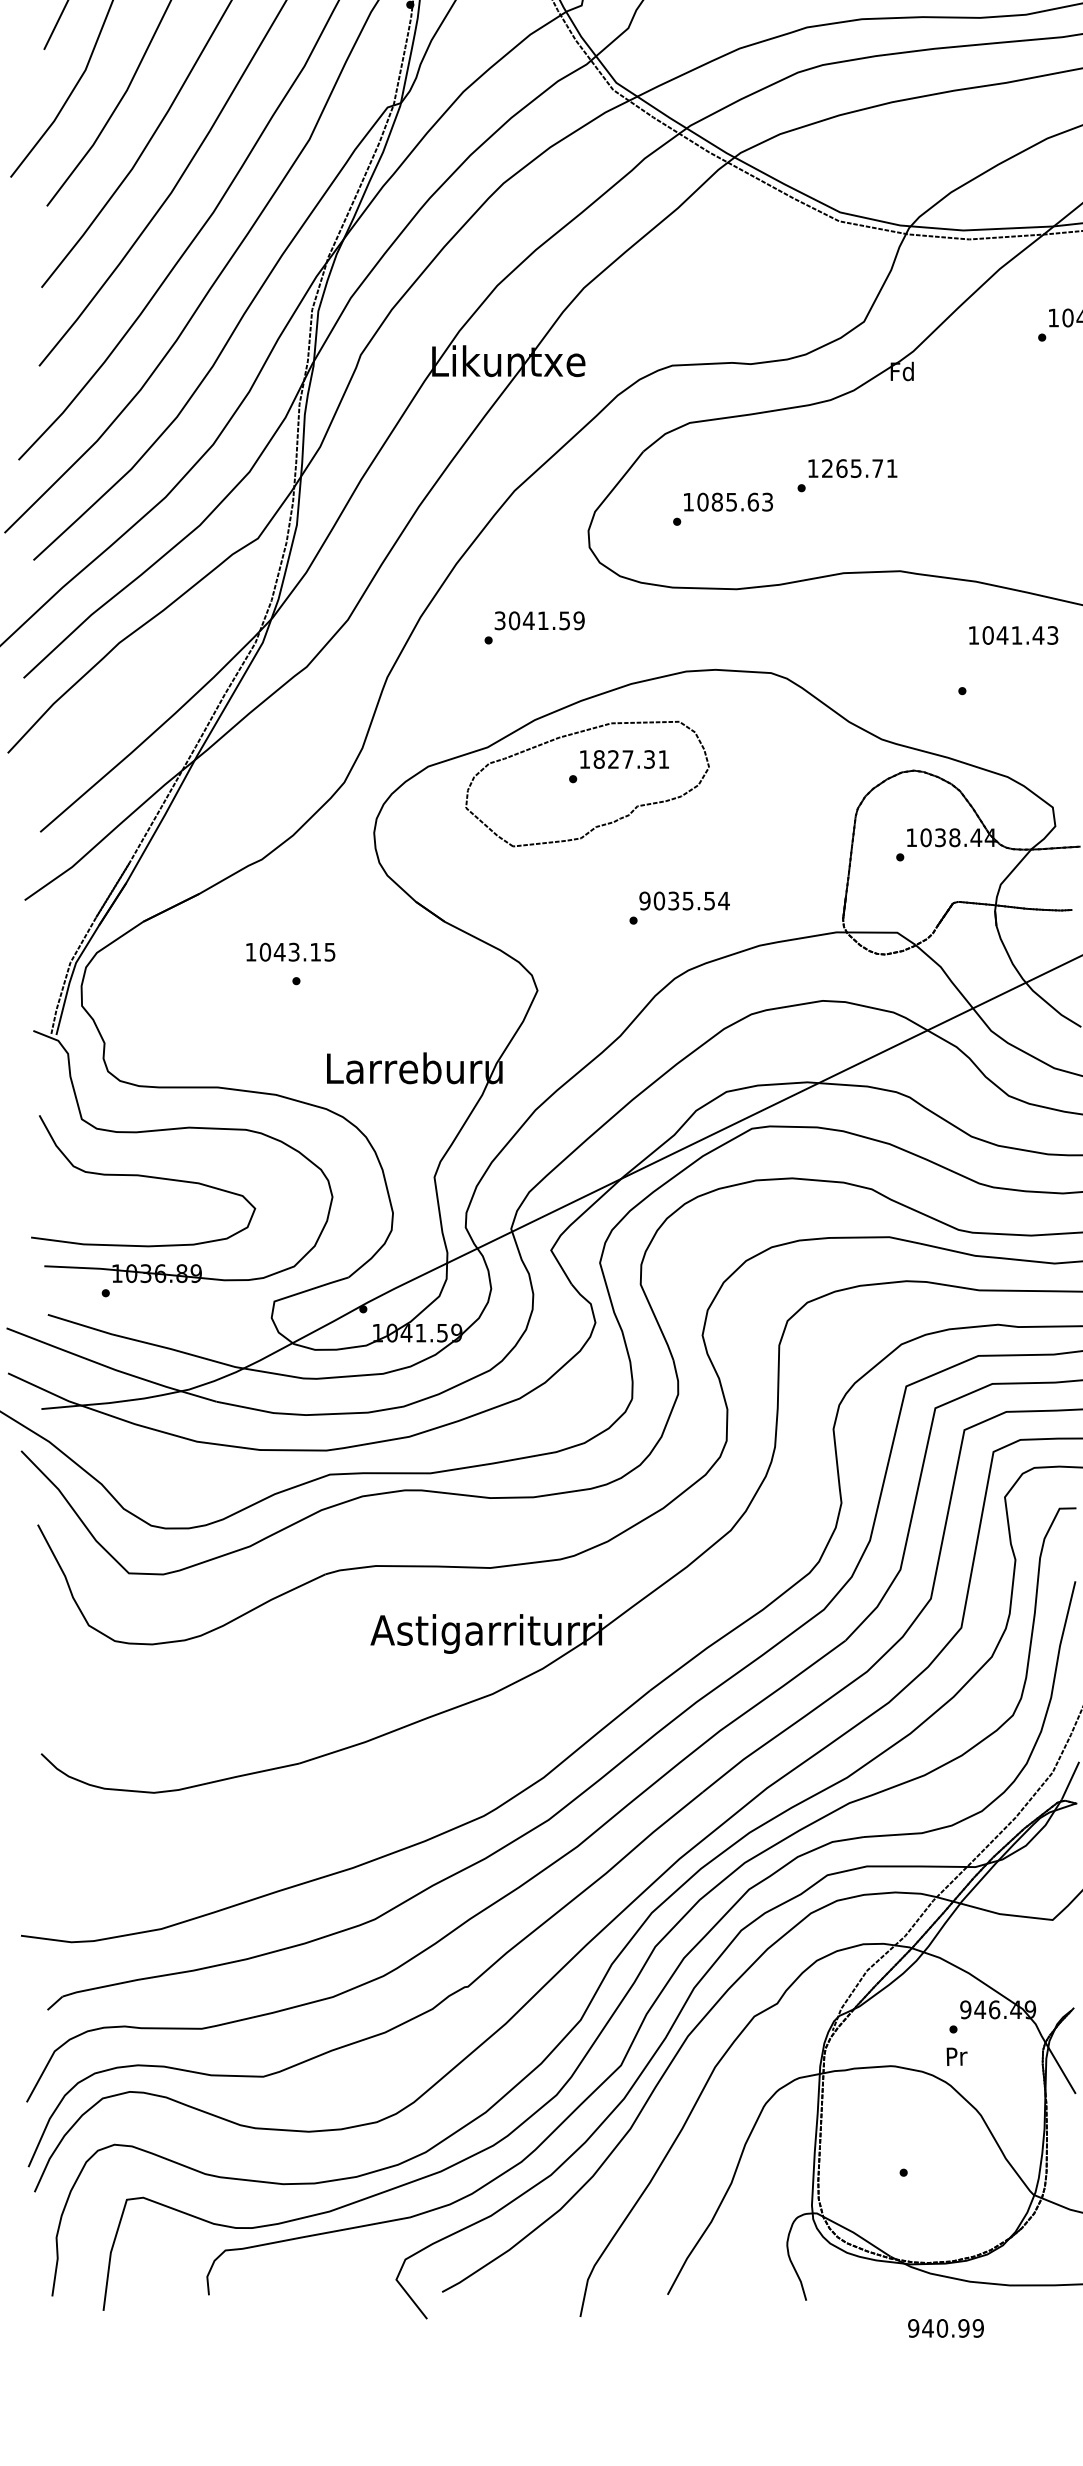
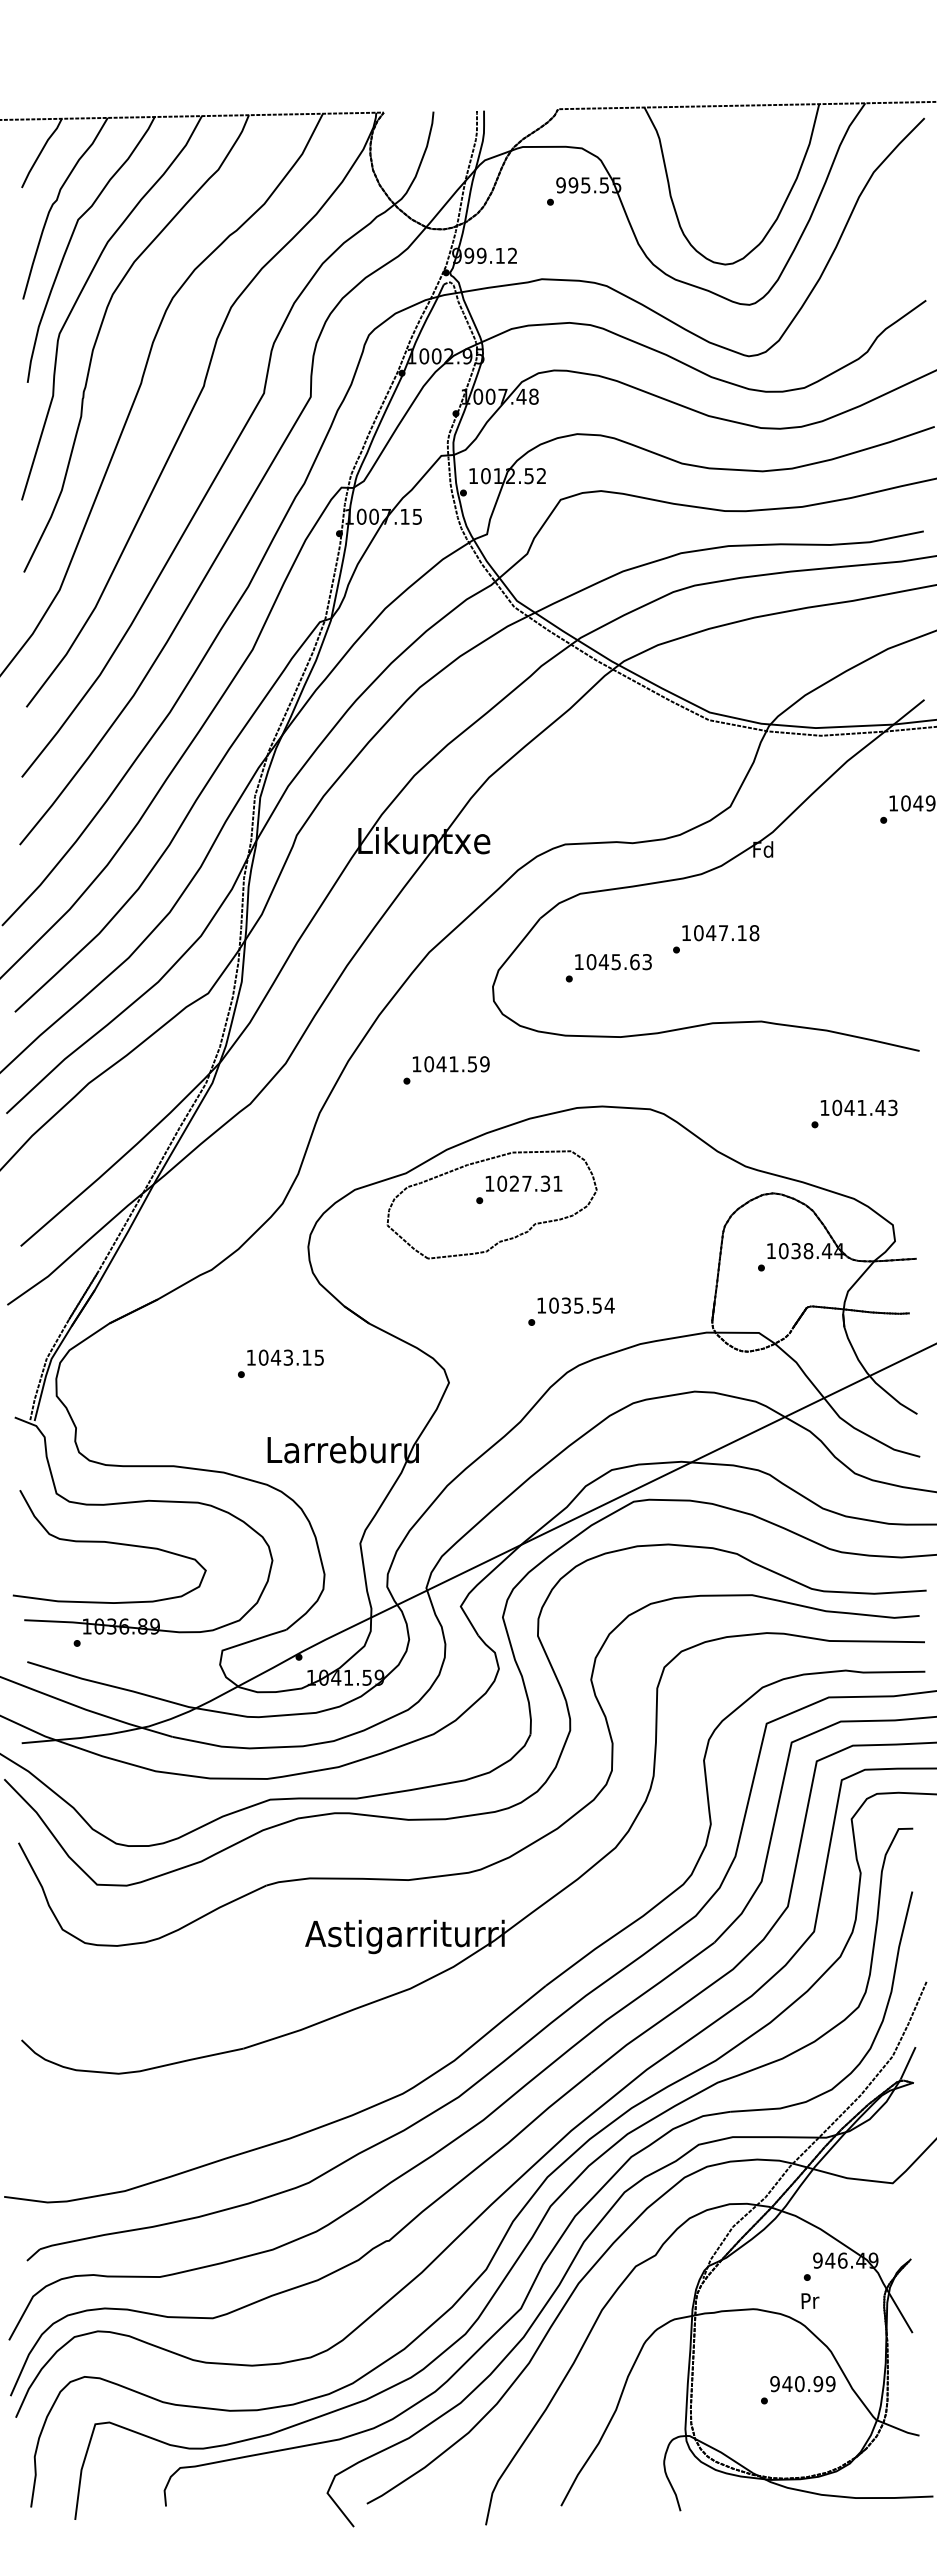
text: (859, 468) -> (726, 933), 1265.71 -> 1047.18
text: (716, 502) -> (603, 962), 1085.63 -> 1045.63
text: (499, 621) -> (416, 1064), 3041.59 -> 1041.59
text: (1012, 635) -> (858, 1107), moved
text: (599, 759) -> (502, 1183), 1827.31 -> 1027.31
text: (644, 900) -> (541, 1305), 9035.54 -> 1035.54
text: (290, 951) -> (285, 1357), moved
text: (945, 2328) -> (802, 2384), moved

